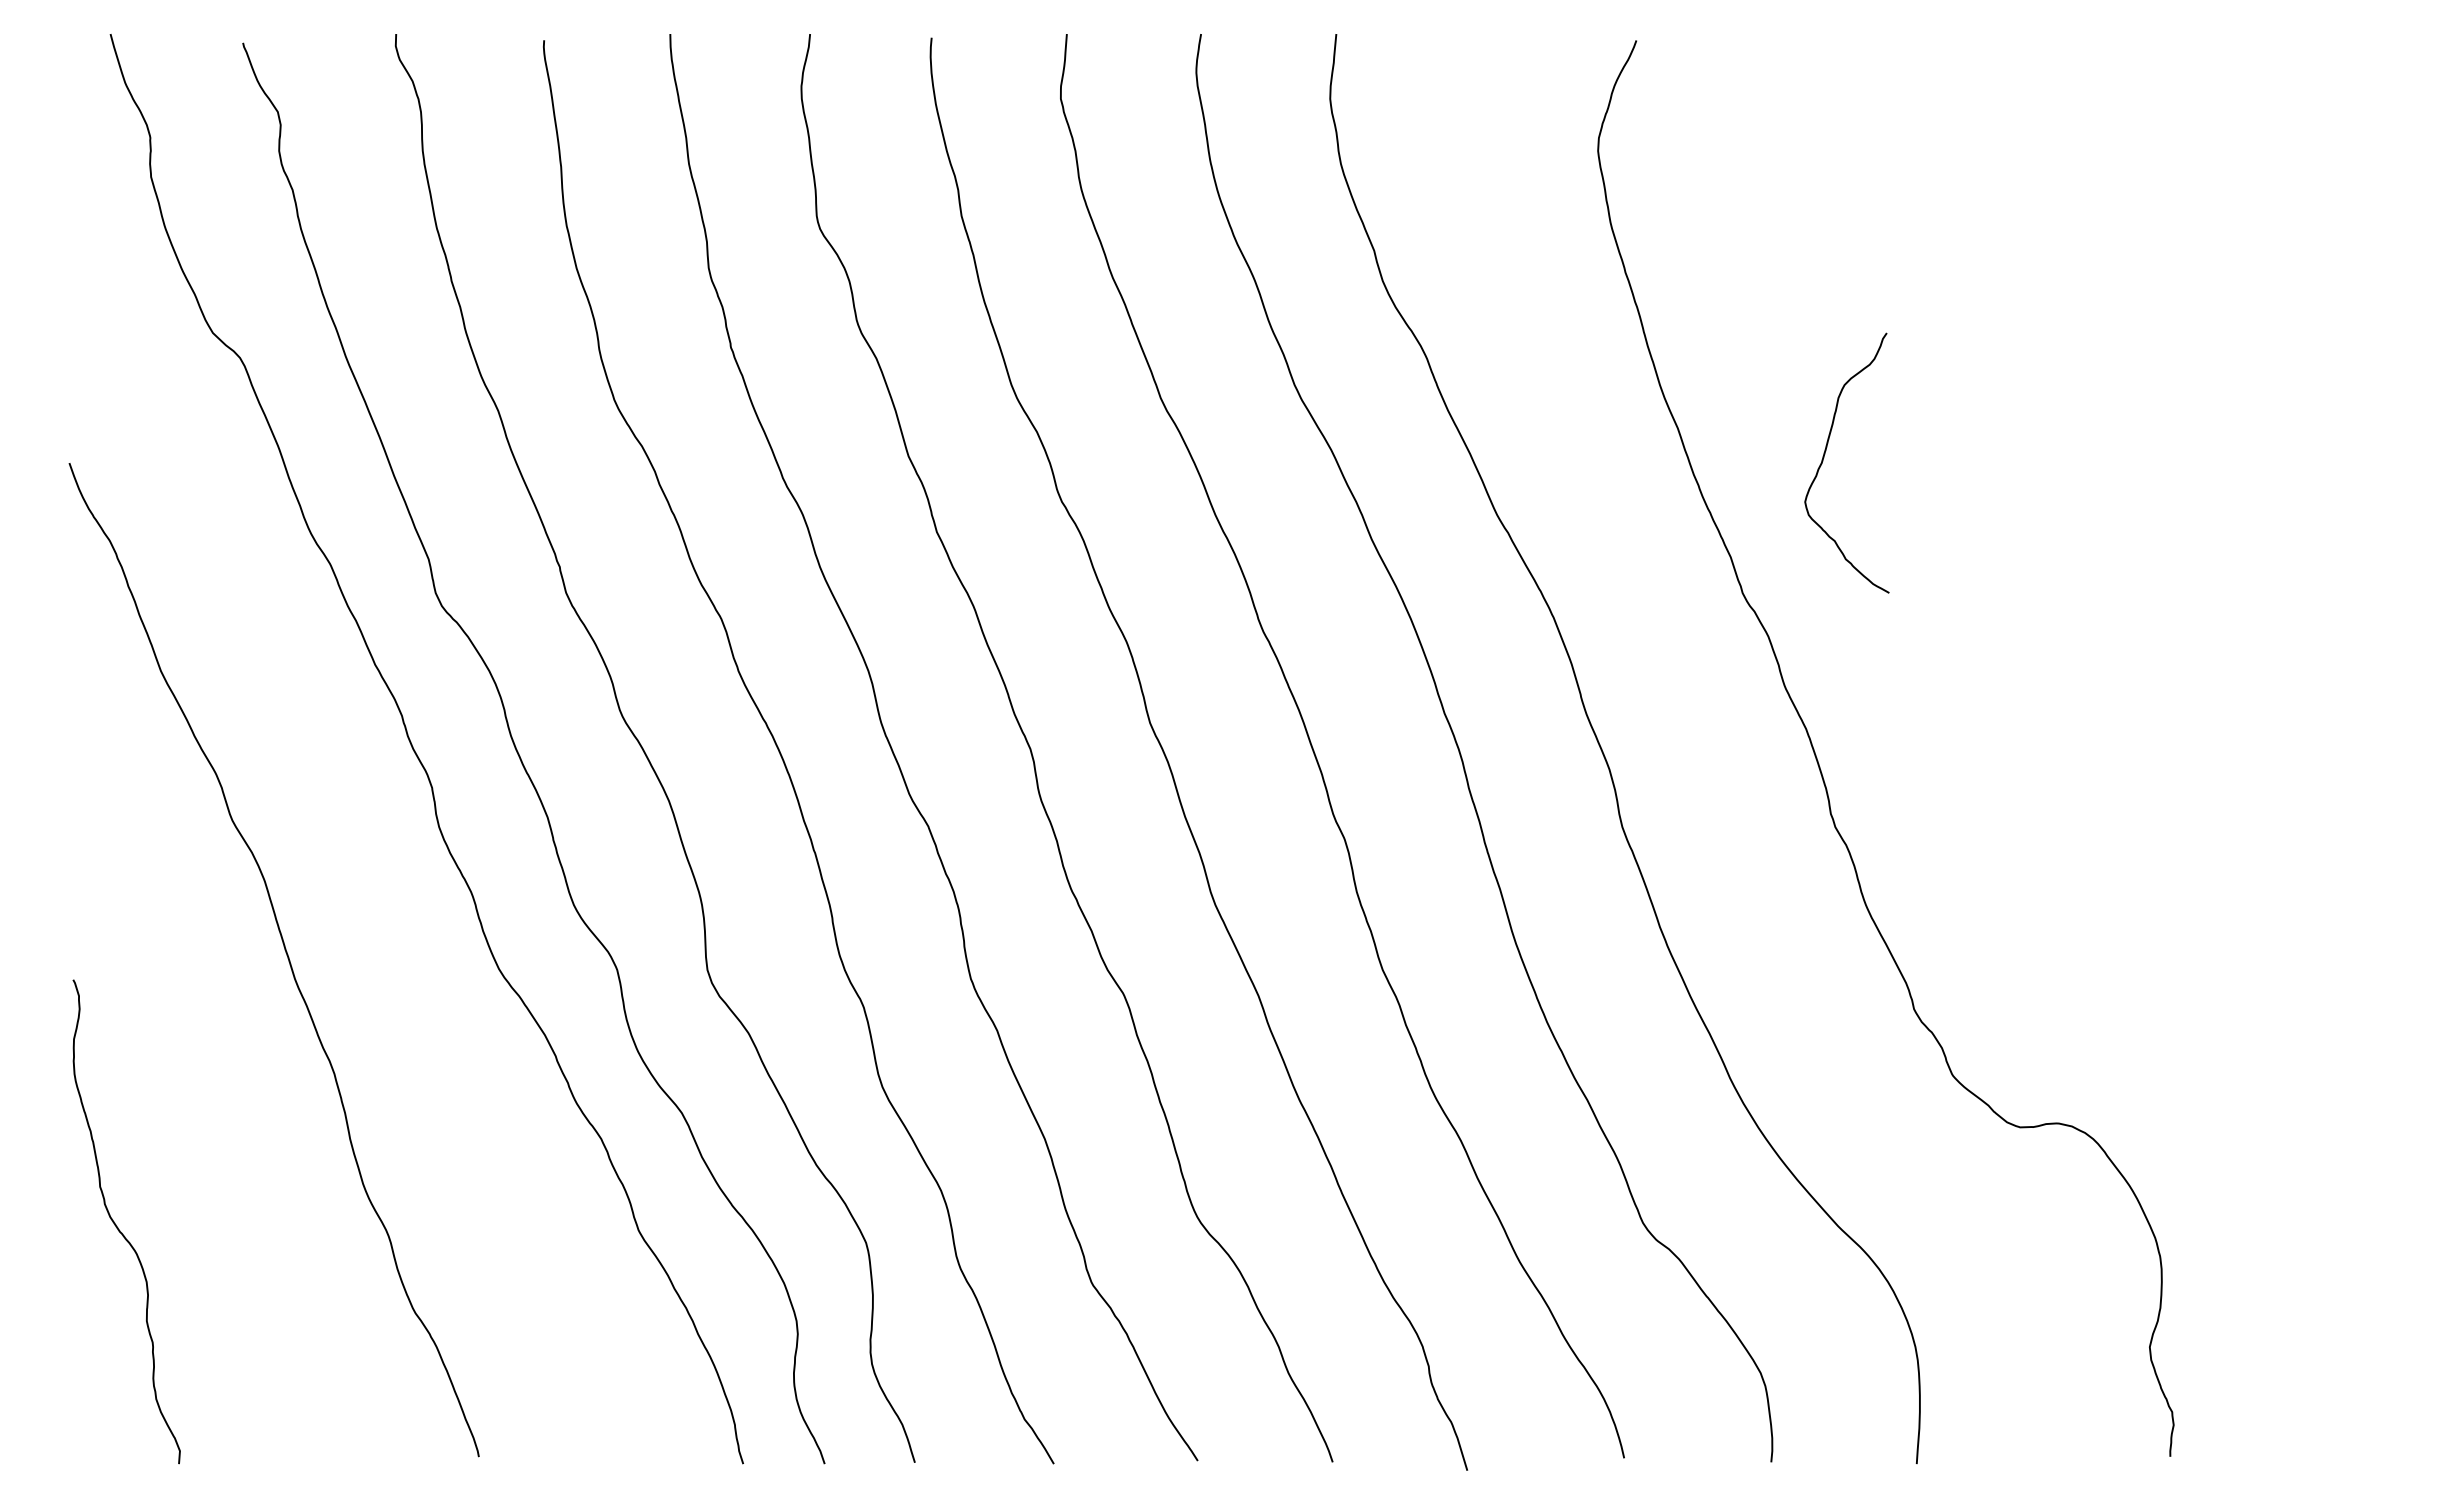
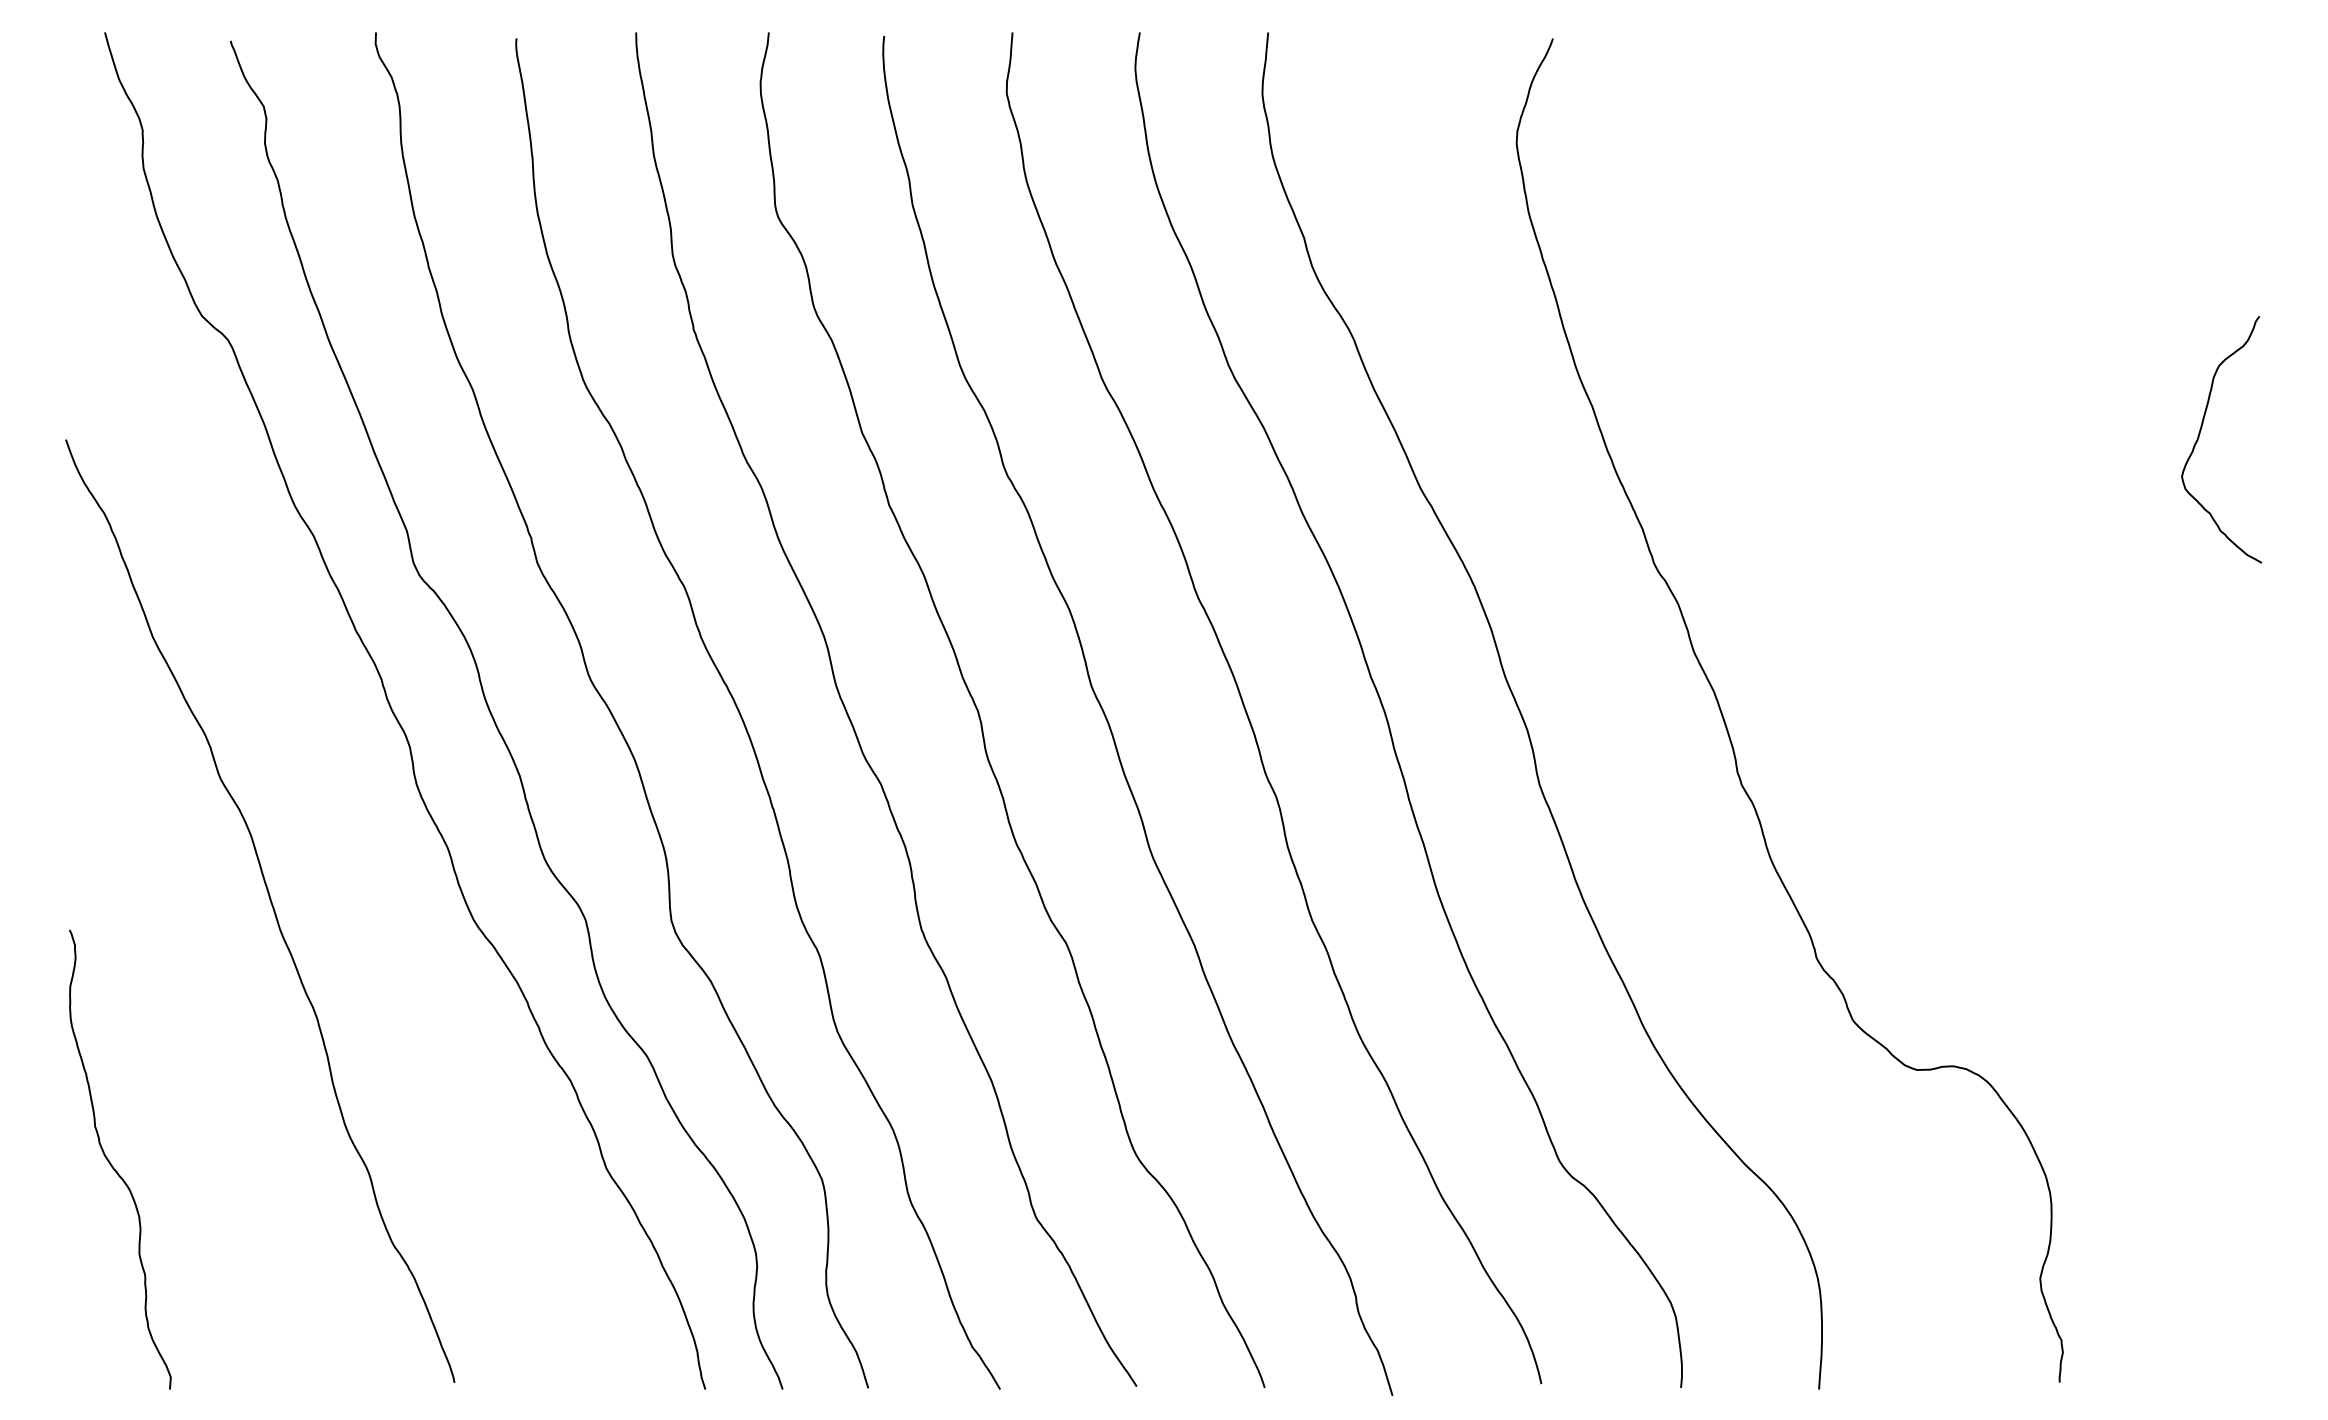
curve: (1825, 454) -> (2201, 431), moved

